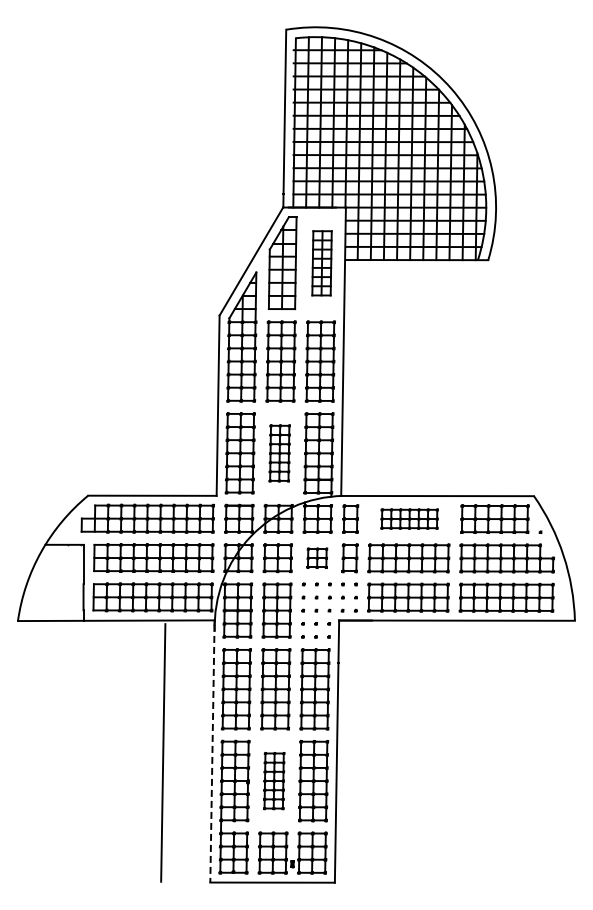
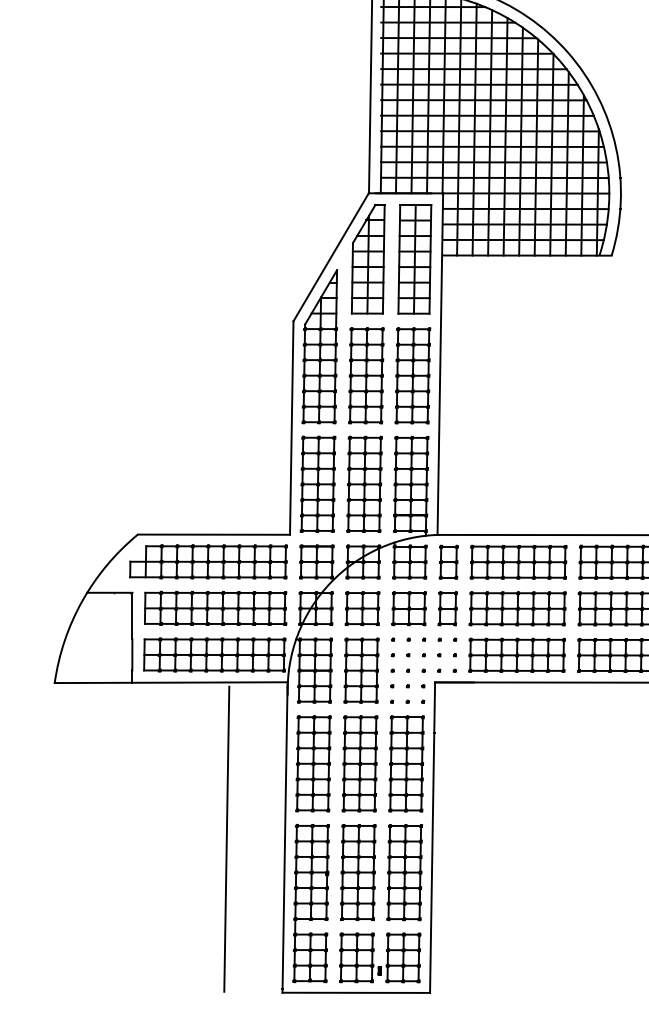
part: (321, 263) -> (414, 259), size x1.43
part: (279, 453) -> (364, 484), size x1.43
part: (409, 518) -> (518, 561), size x1.43
part: (317, 558) -> (409, 608), size x1.43
line: (212, 753) -> (285, 839), dashed -> solid
part: (273, 780) -> (357, 871), size x1.43

